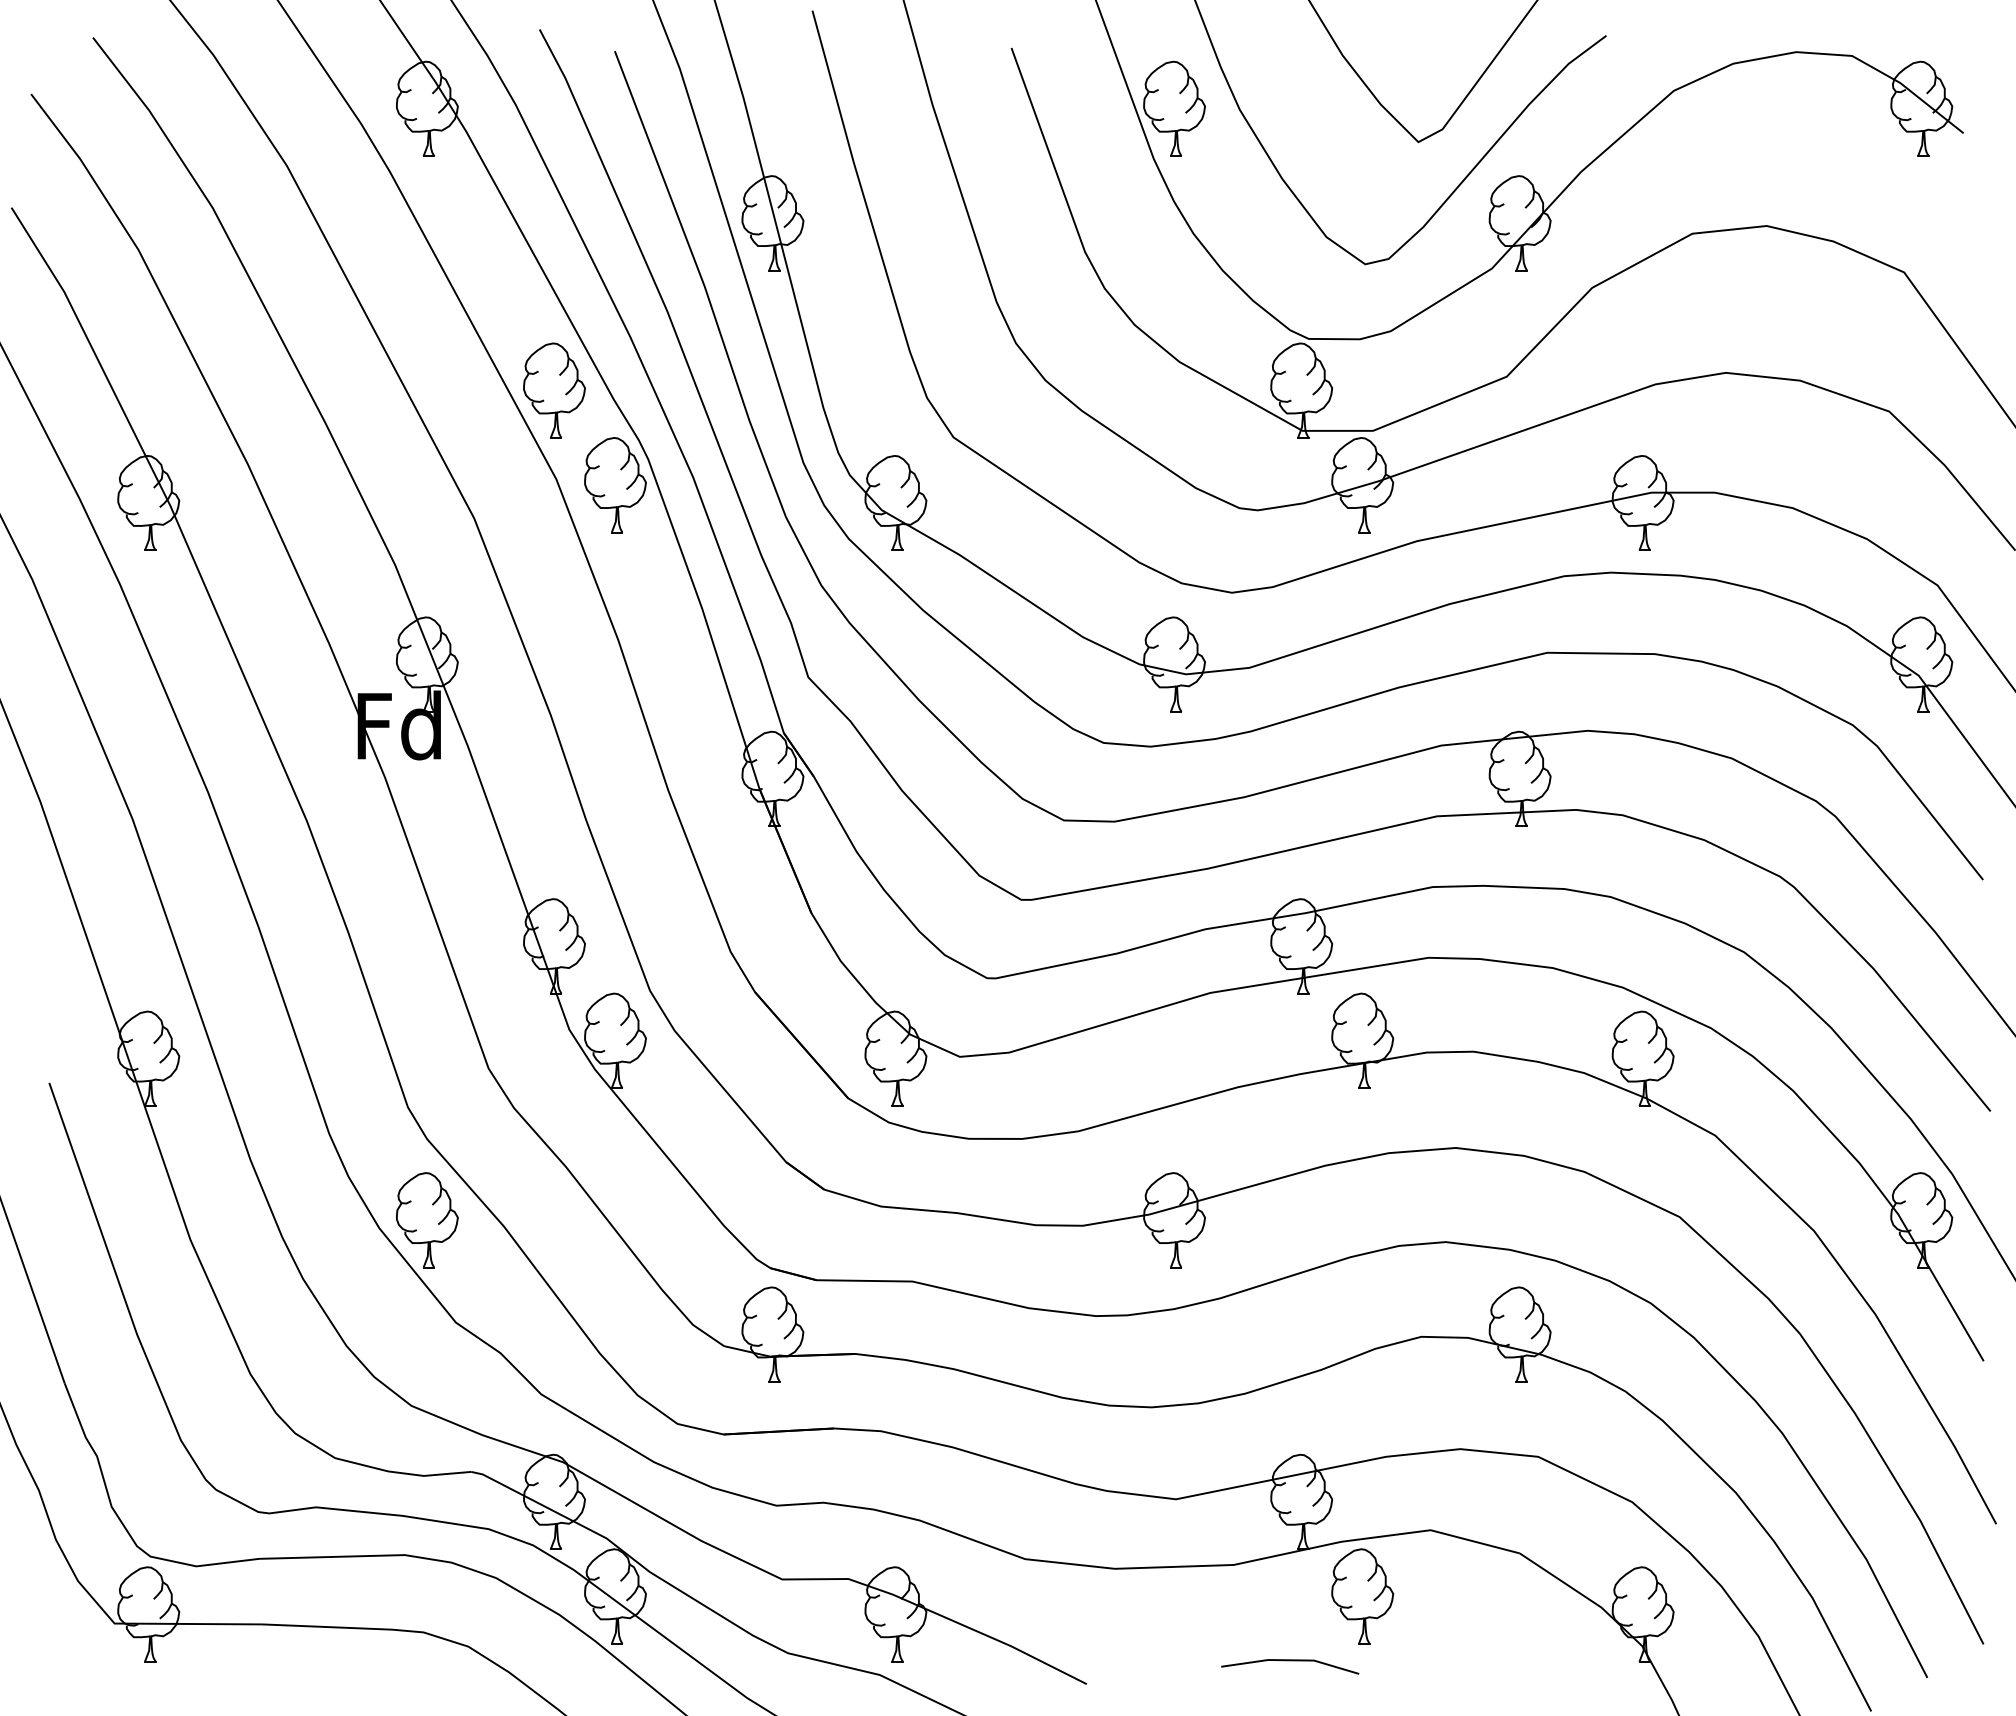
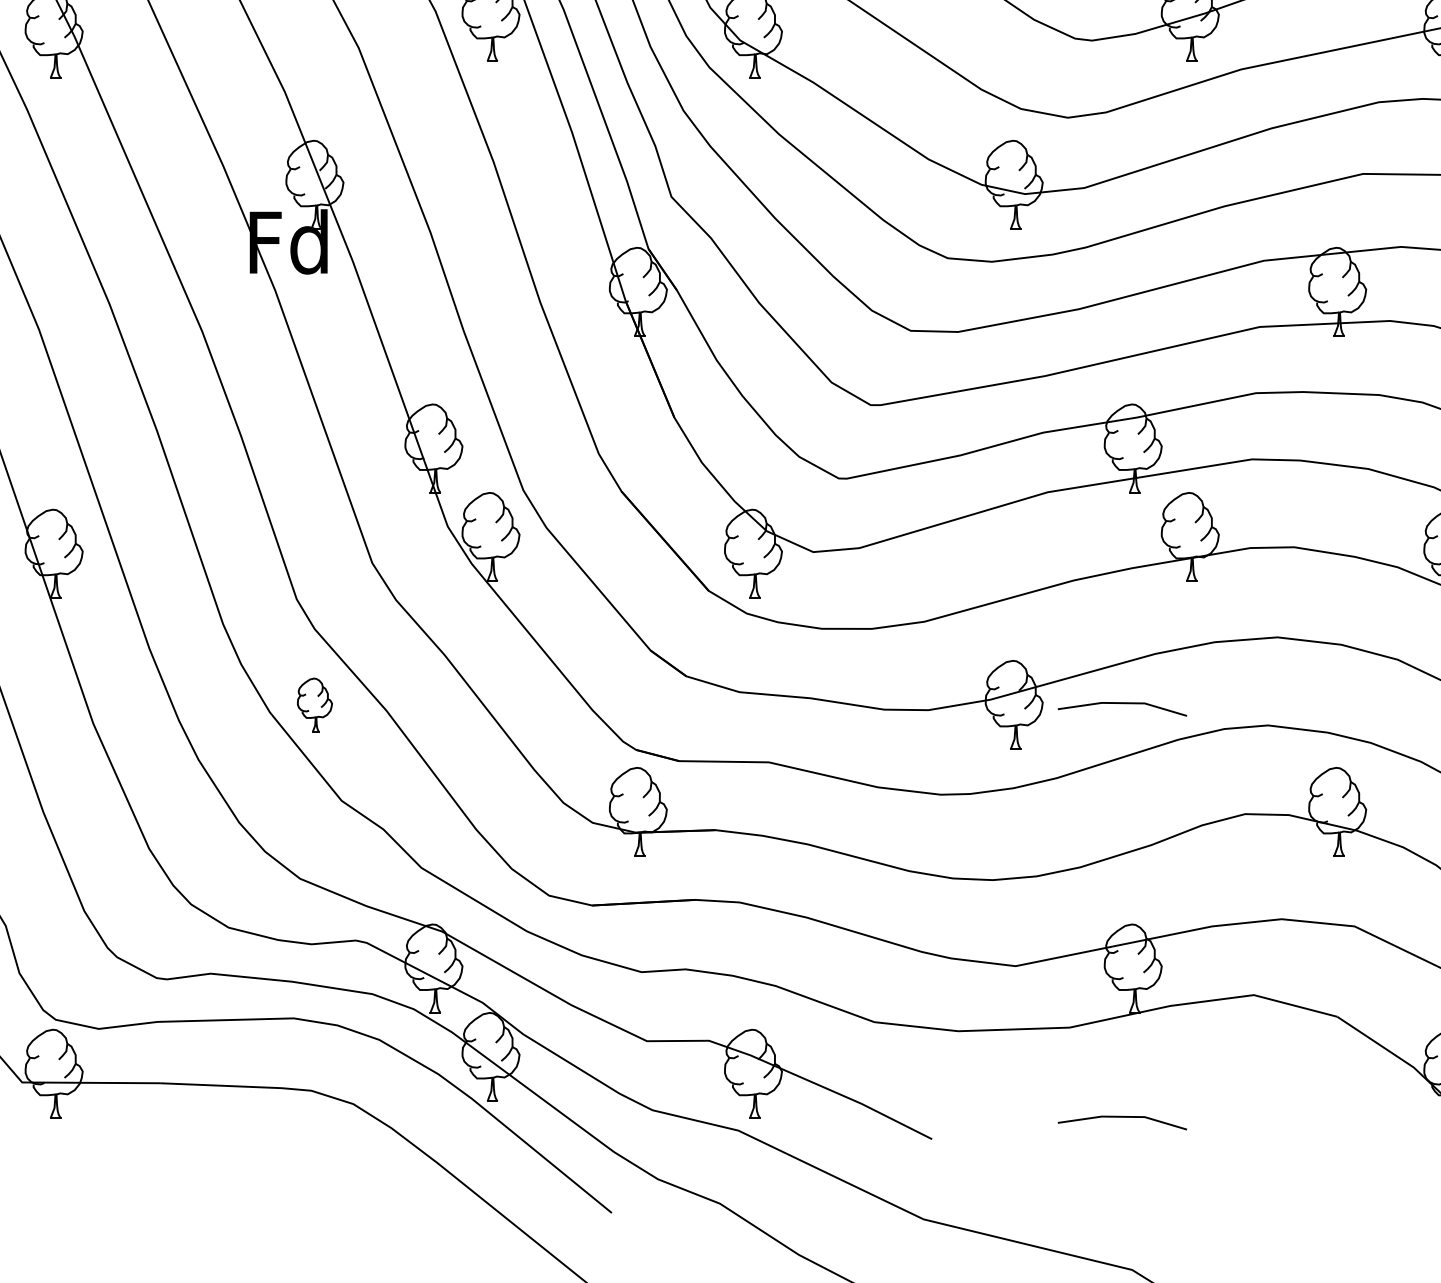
line: (1290, 1219) -> (1122, 704), added
part: (427, 1220) -> (315, 705), size x0.6
part: (1362, 1596) -> (1190, 1057), removed

